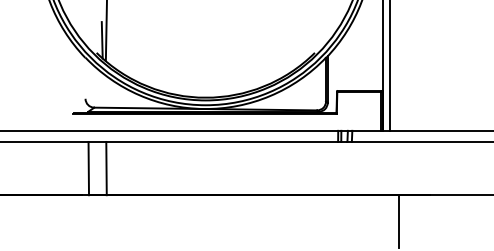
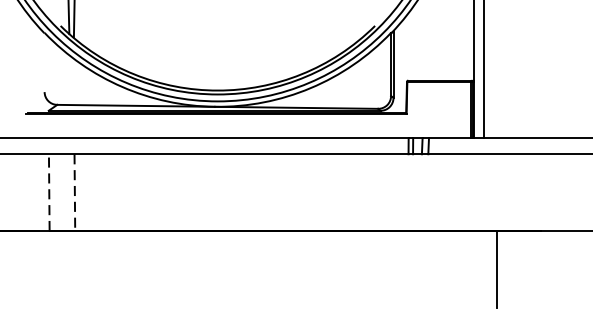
line: (88, 168) -> (48, 192), solid -> dashed
line: (106, 168) -> (74, 192), solid -> dashed

